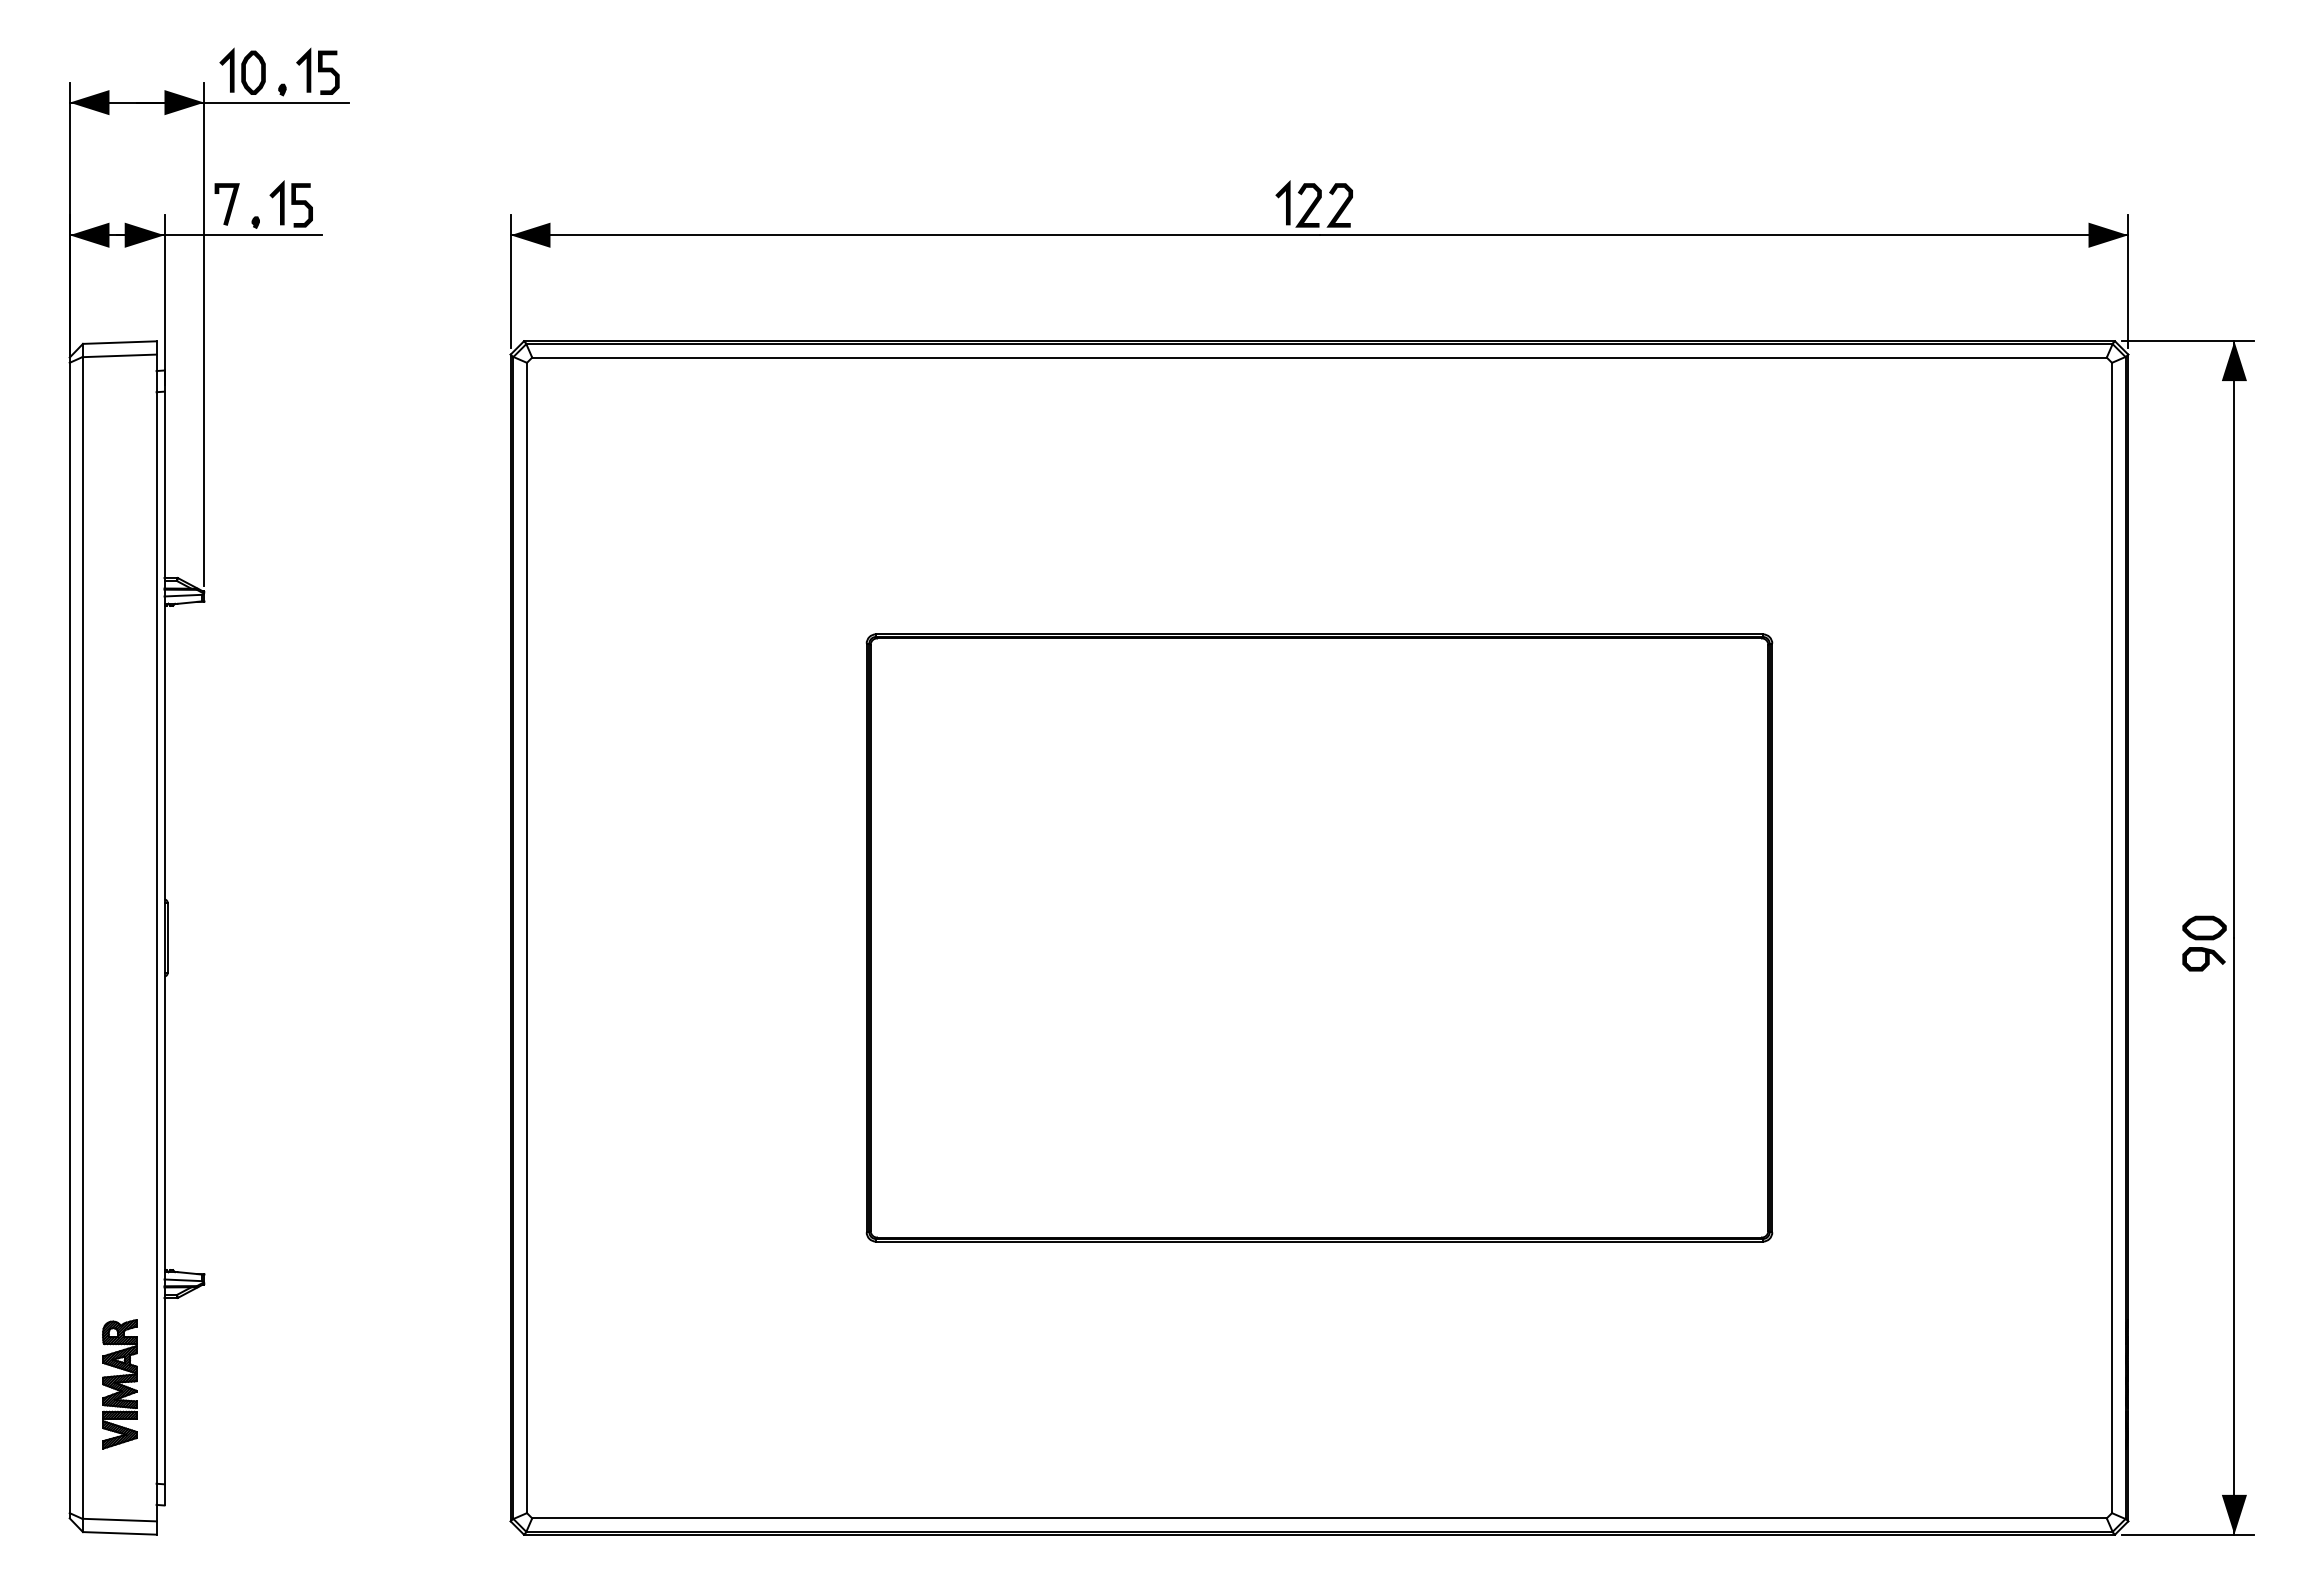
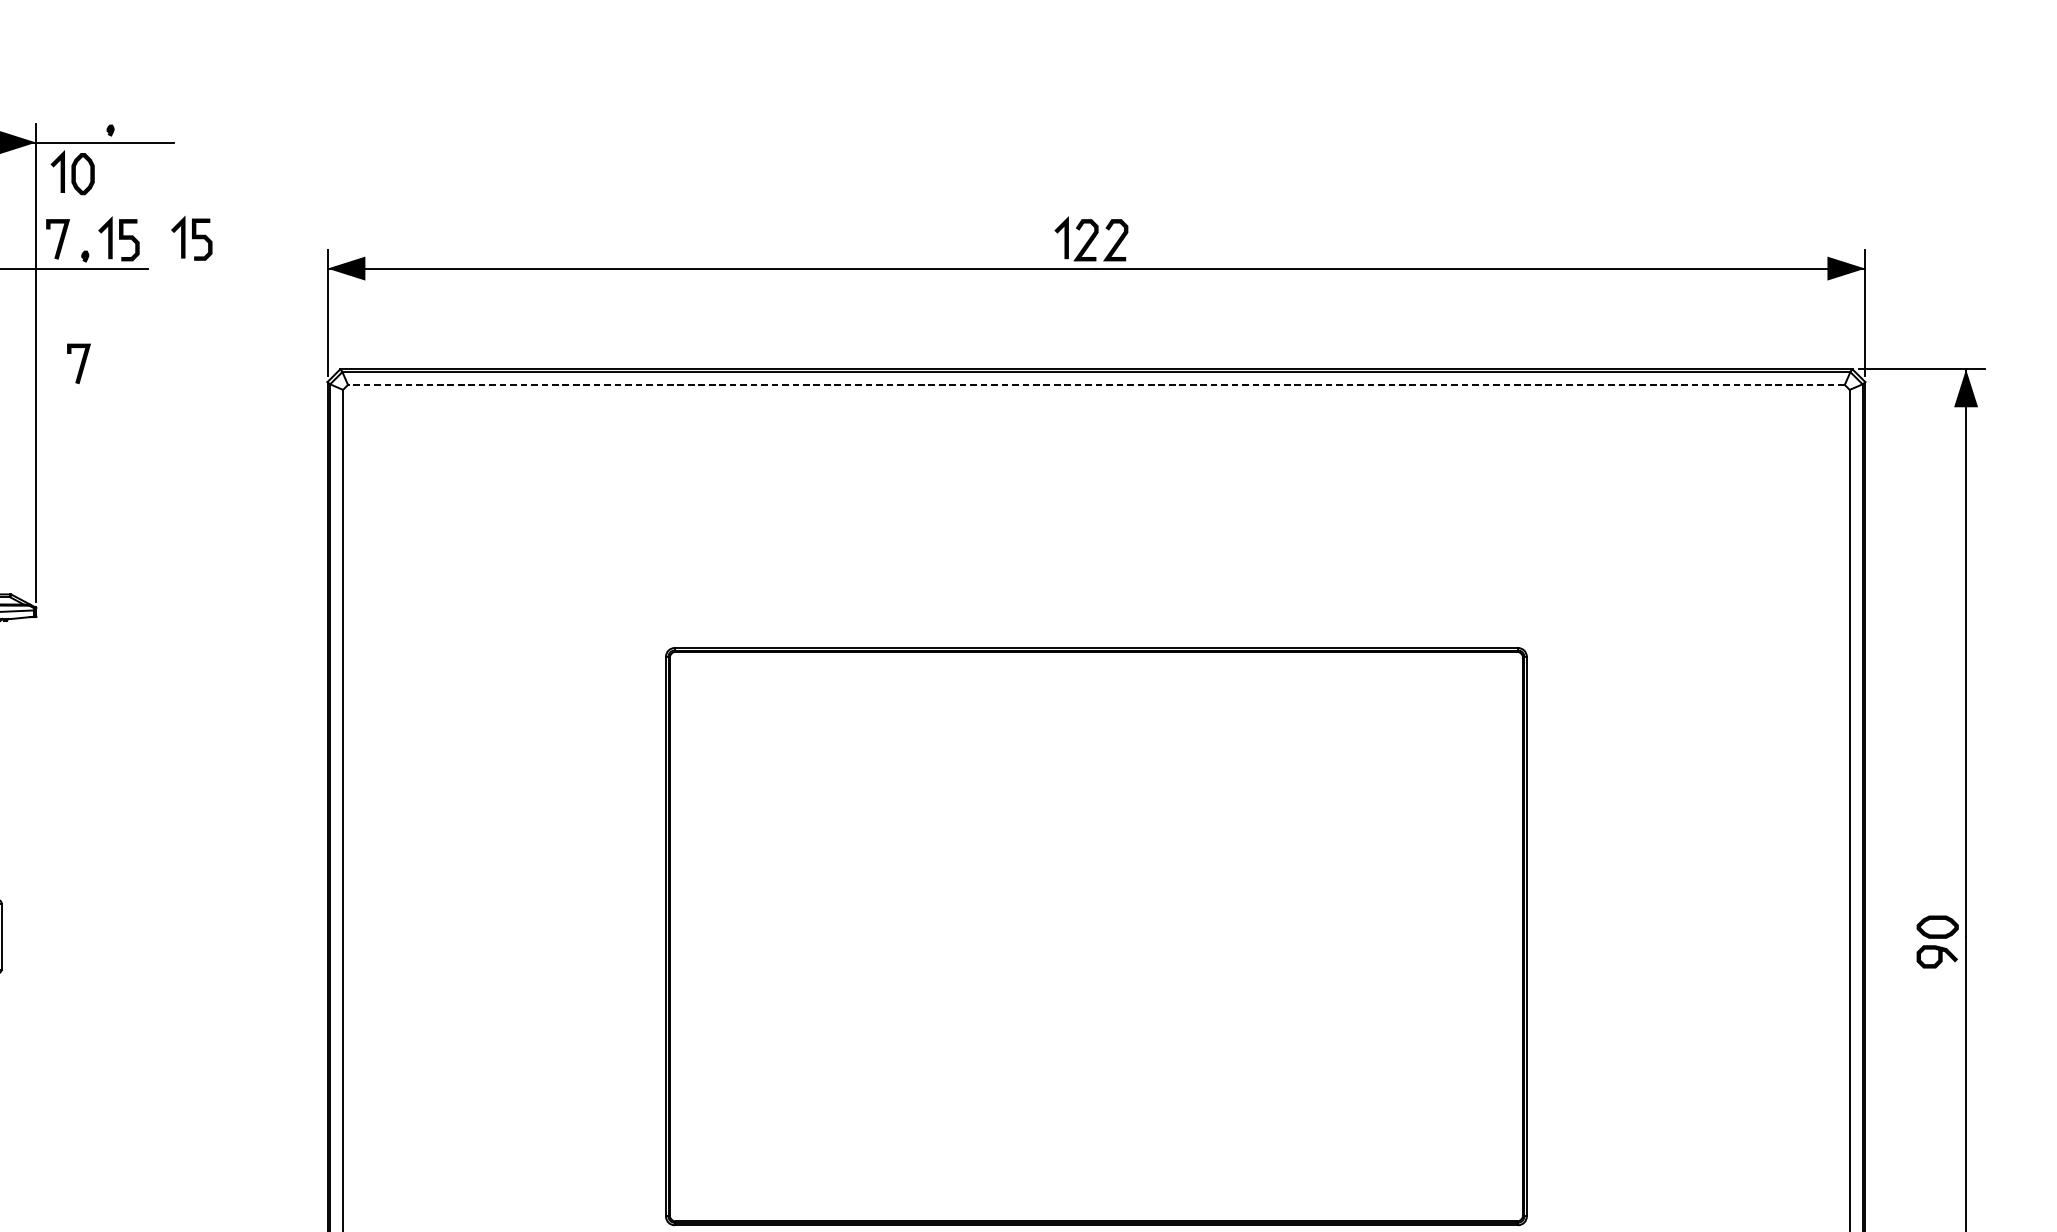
part: (242, 70) -> (72, 171), moved
part: (317, 70) -> (191, 237), moved
line: (250, 336) -> (80, 364), added
line: (1319, 357) -> (1096, 384), solid -> dashed

